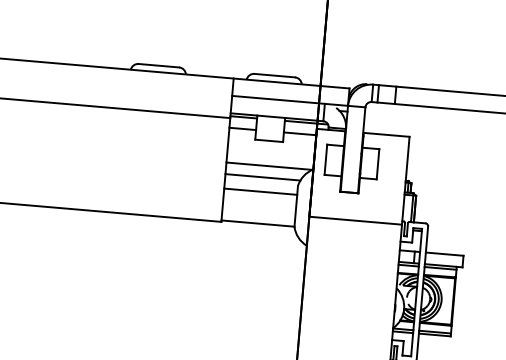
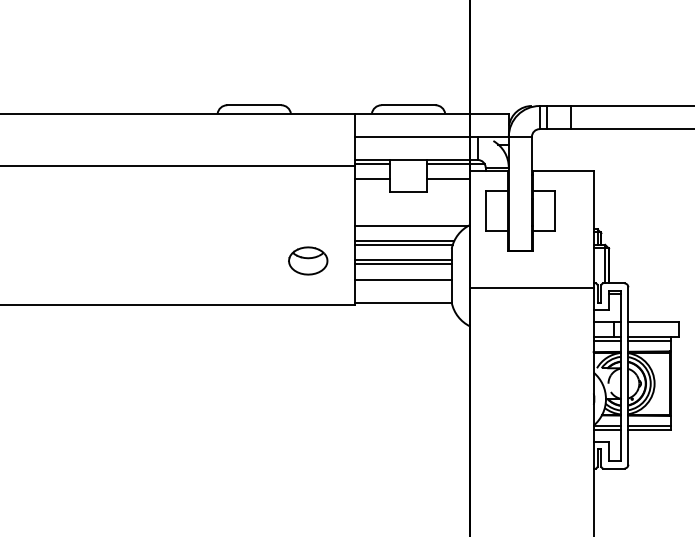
line: (262, 179) -> (403, 244), added
part: (189, 185) -> (308, 260), added
line: (259, 194) -> (402, 264), added
line: (259, 206) -> (402, 279), added

